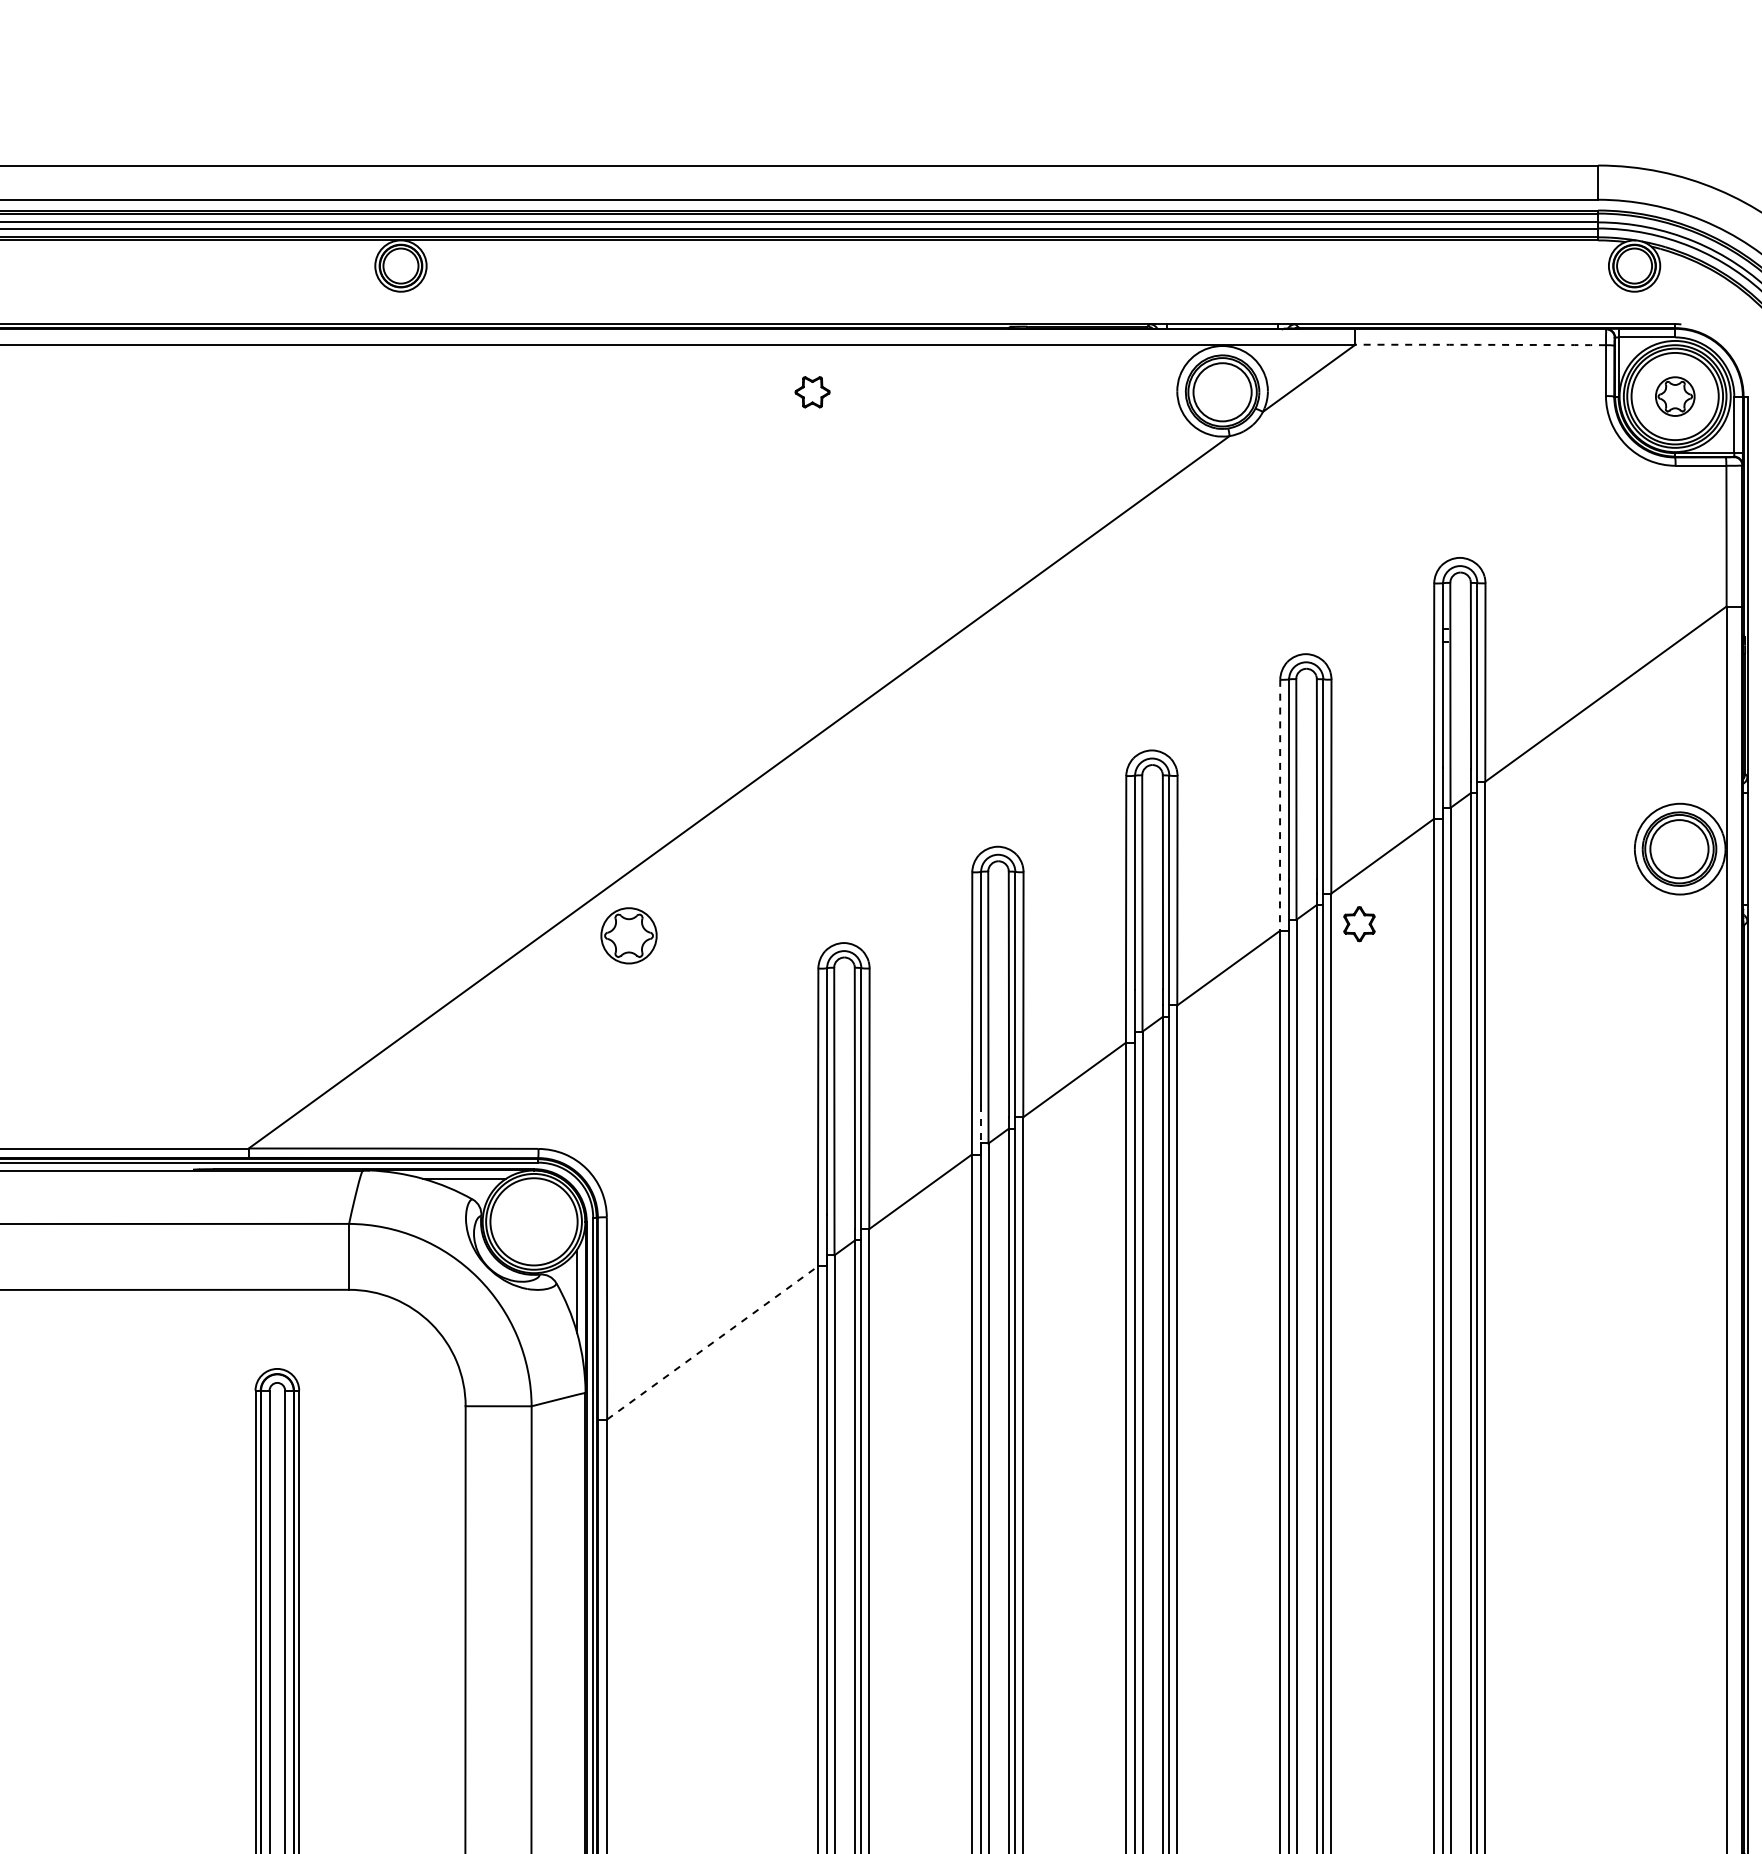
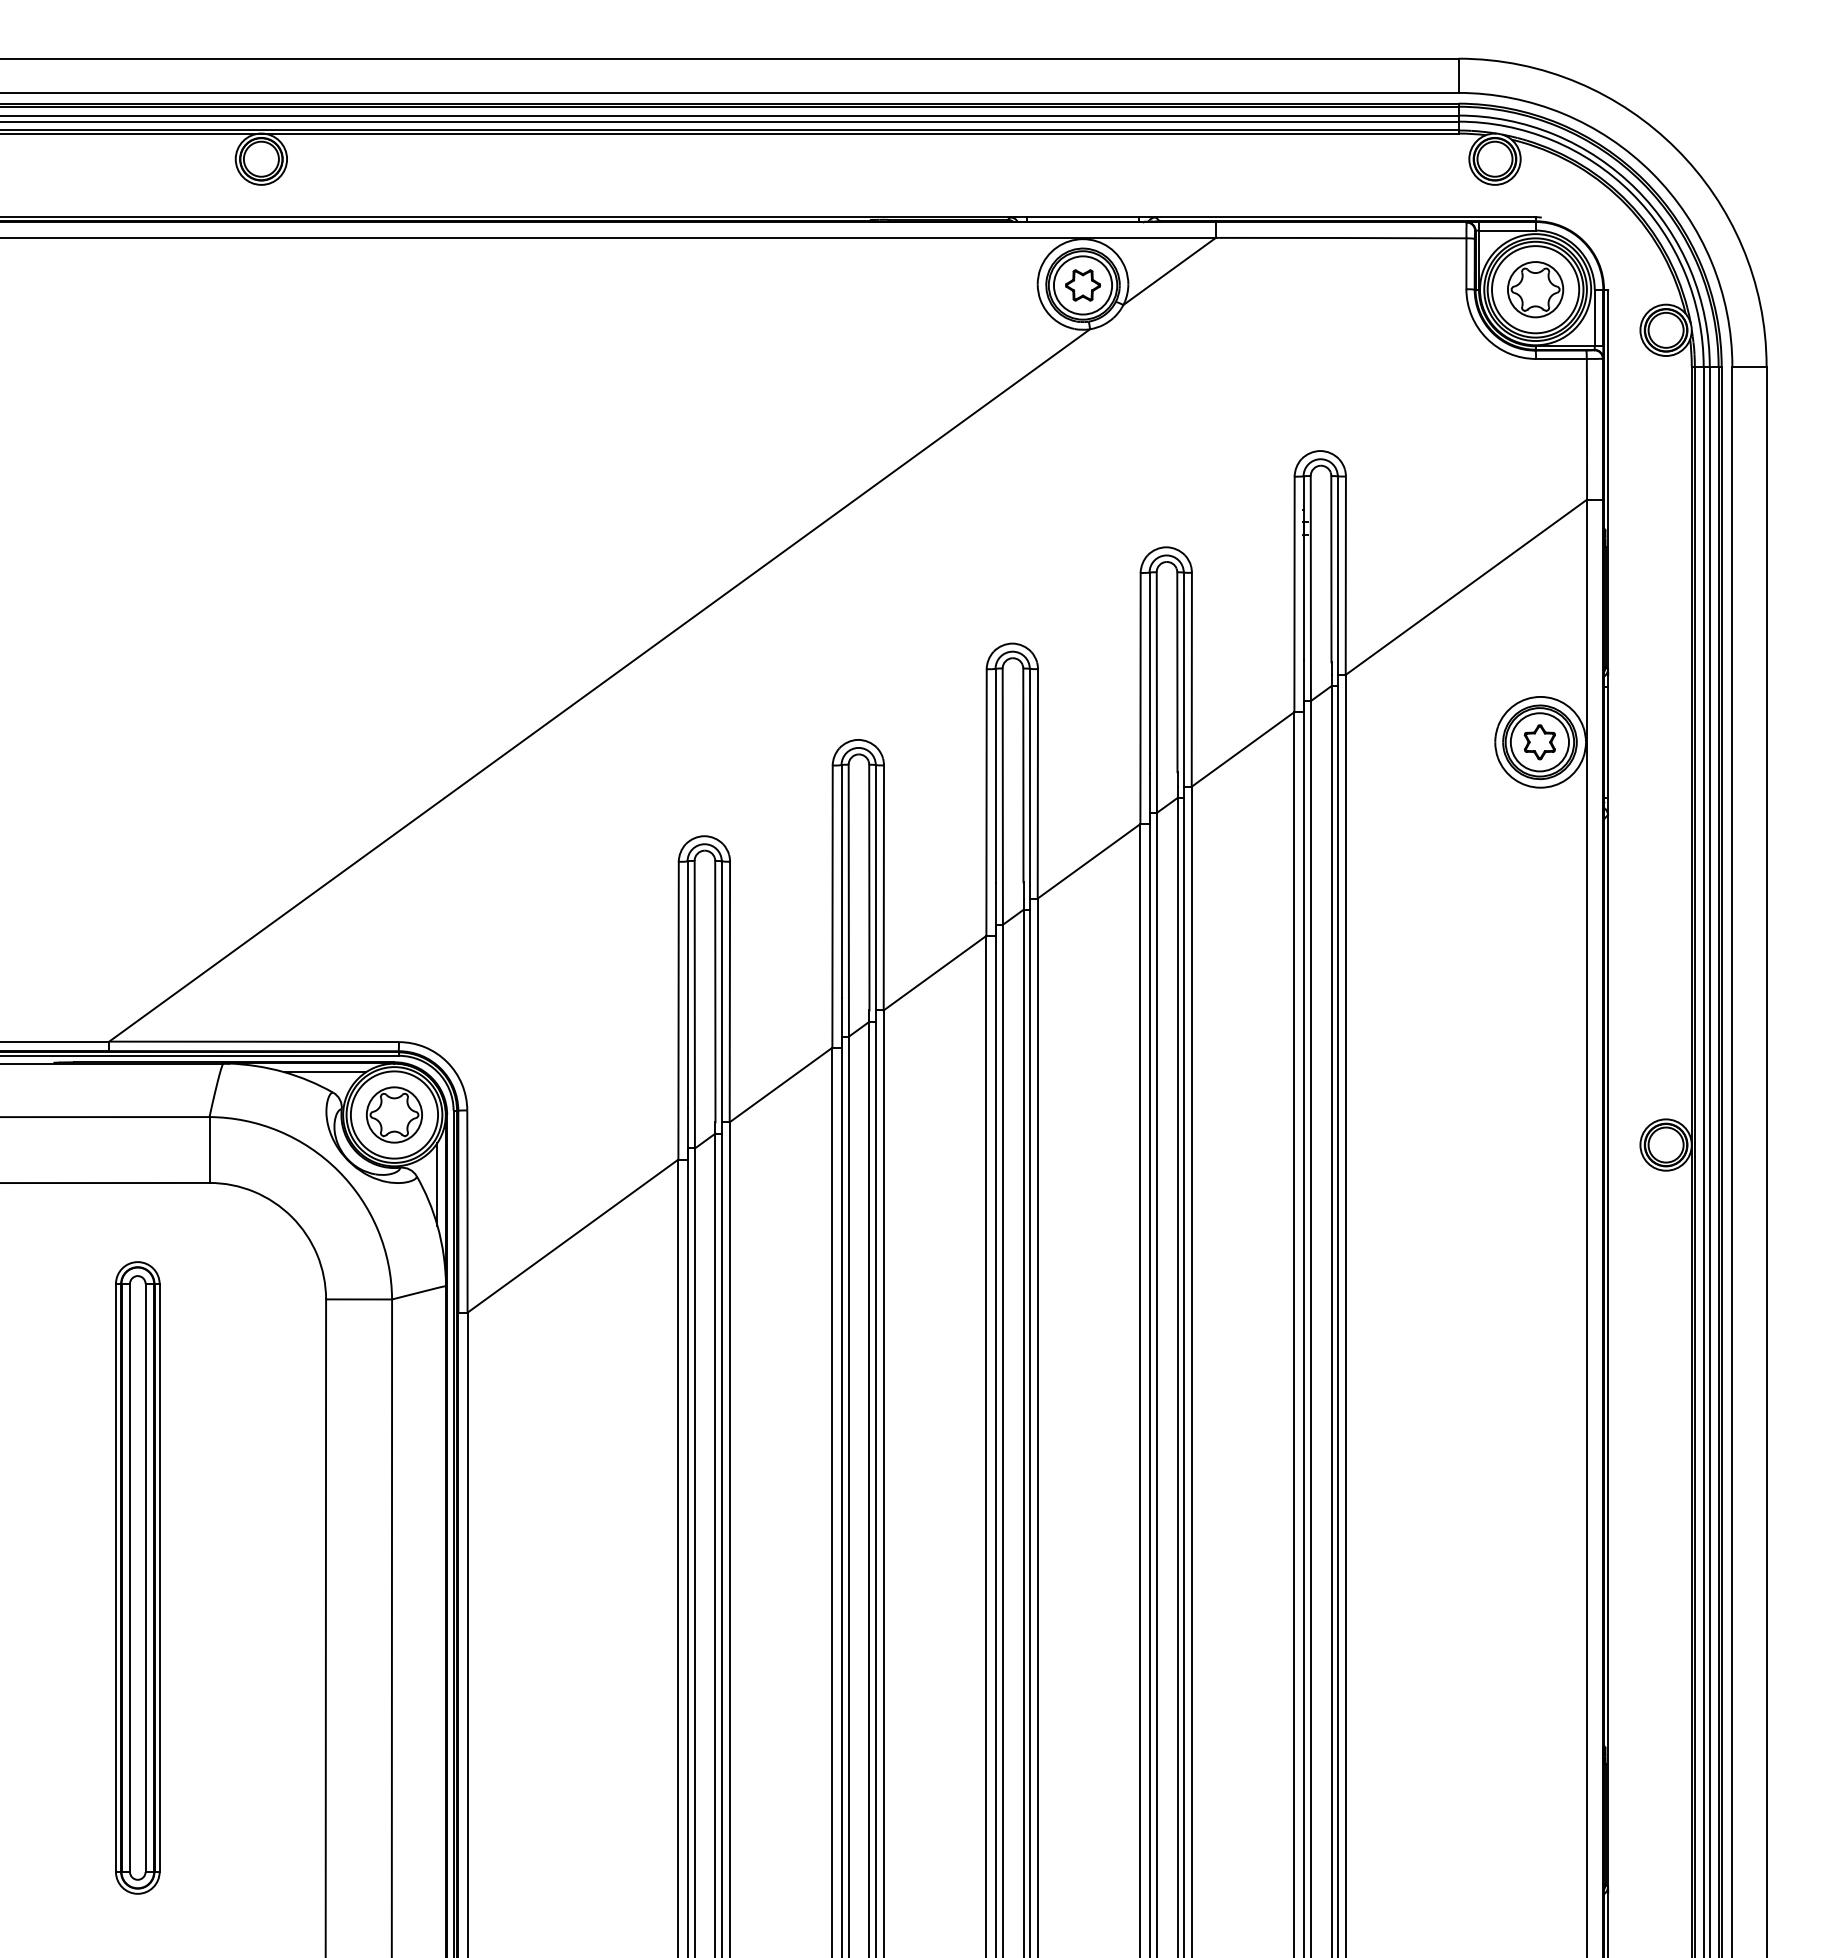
arc: (1481, 345) -> (1341, 238), dashed -> solid
part: (812, 392) -> (1082, 285), moved
part: (1675, 396) -> (1535, 289), size x1.43
line: (1280, 805) -> (1140, 698), dashed -> solid
part: (1359, 924) -> (1539, 742), moved
part: (629, 935) -> (394, 1114), moved
line: (981, 1124) -> (841, 1017), dashed -> solid
line: (713, 1342) -> (573, 1235), dashed -> solid

